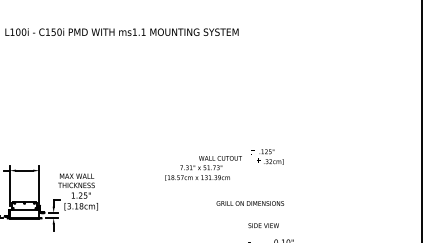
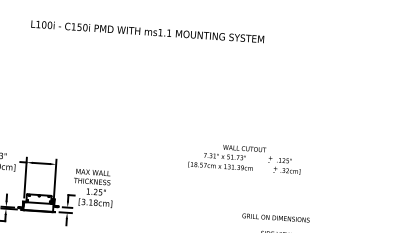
text: (203, 168) -> (227, 157), moved
text: (250, 203) -> (276, 218), moved

